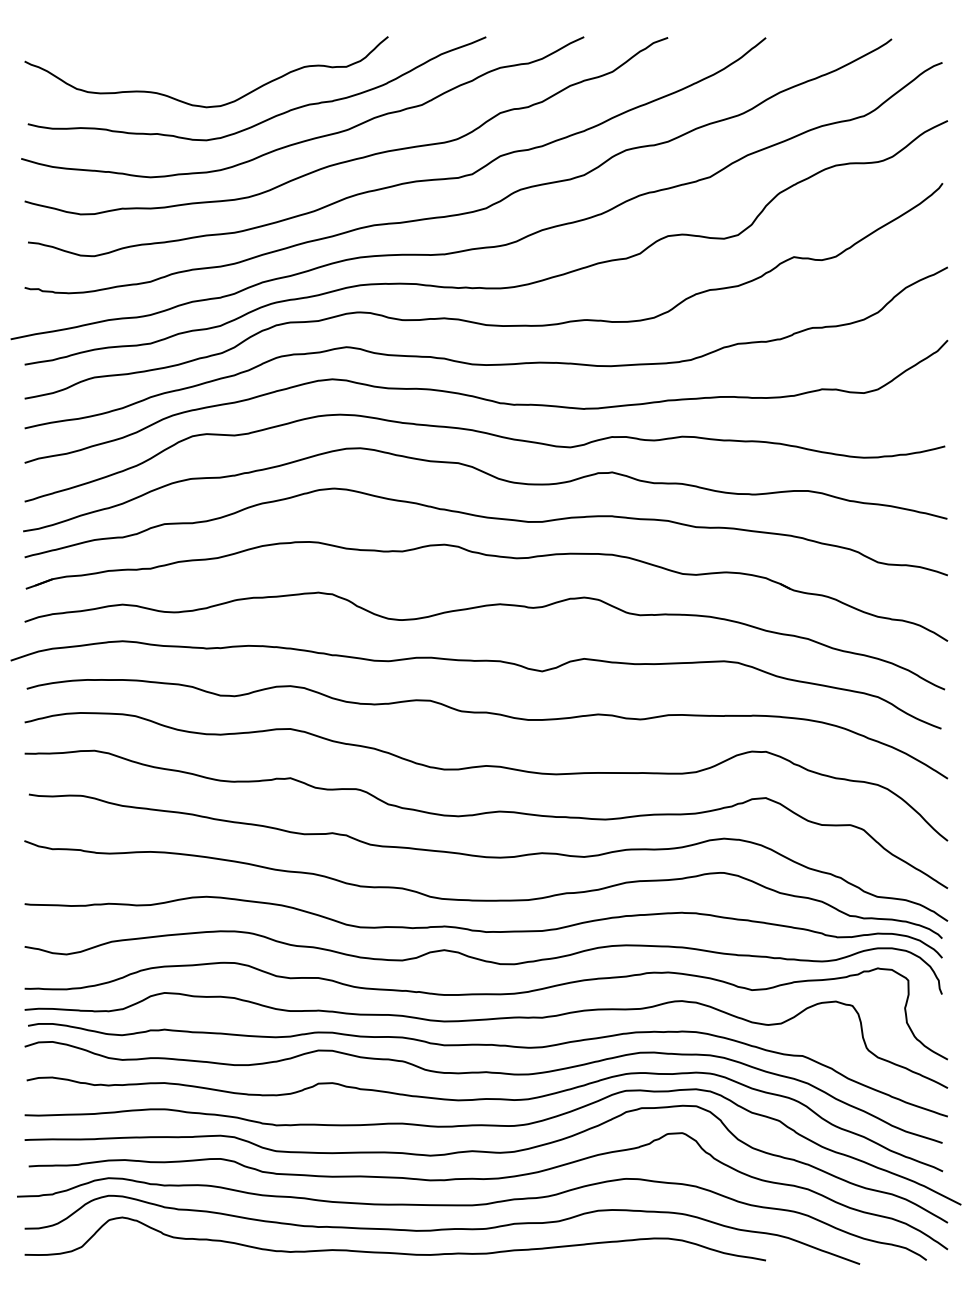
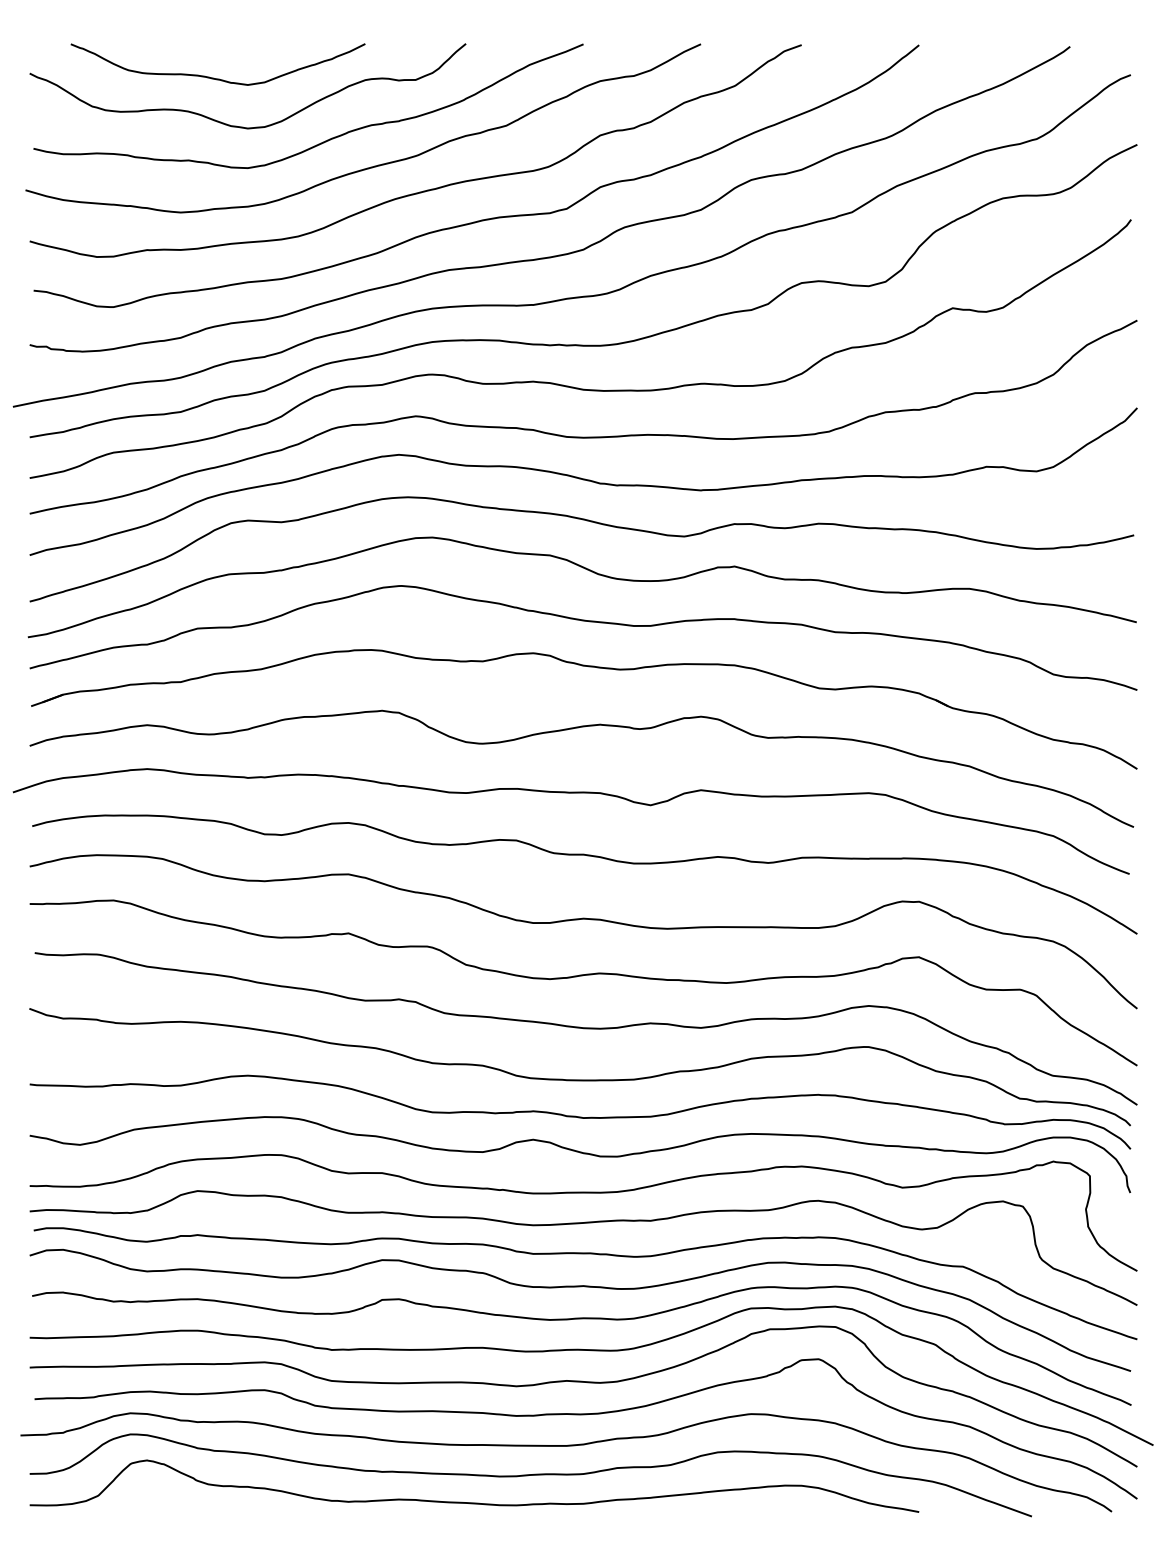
curve: (177, 64) -> (213, 77), added

